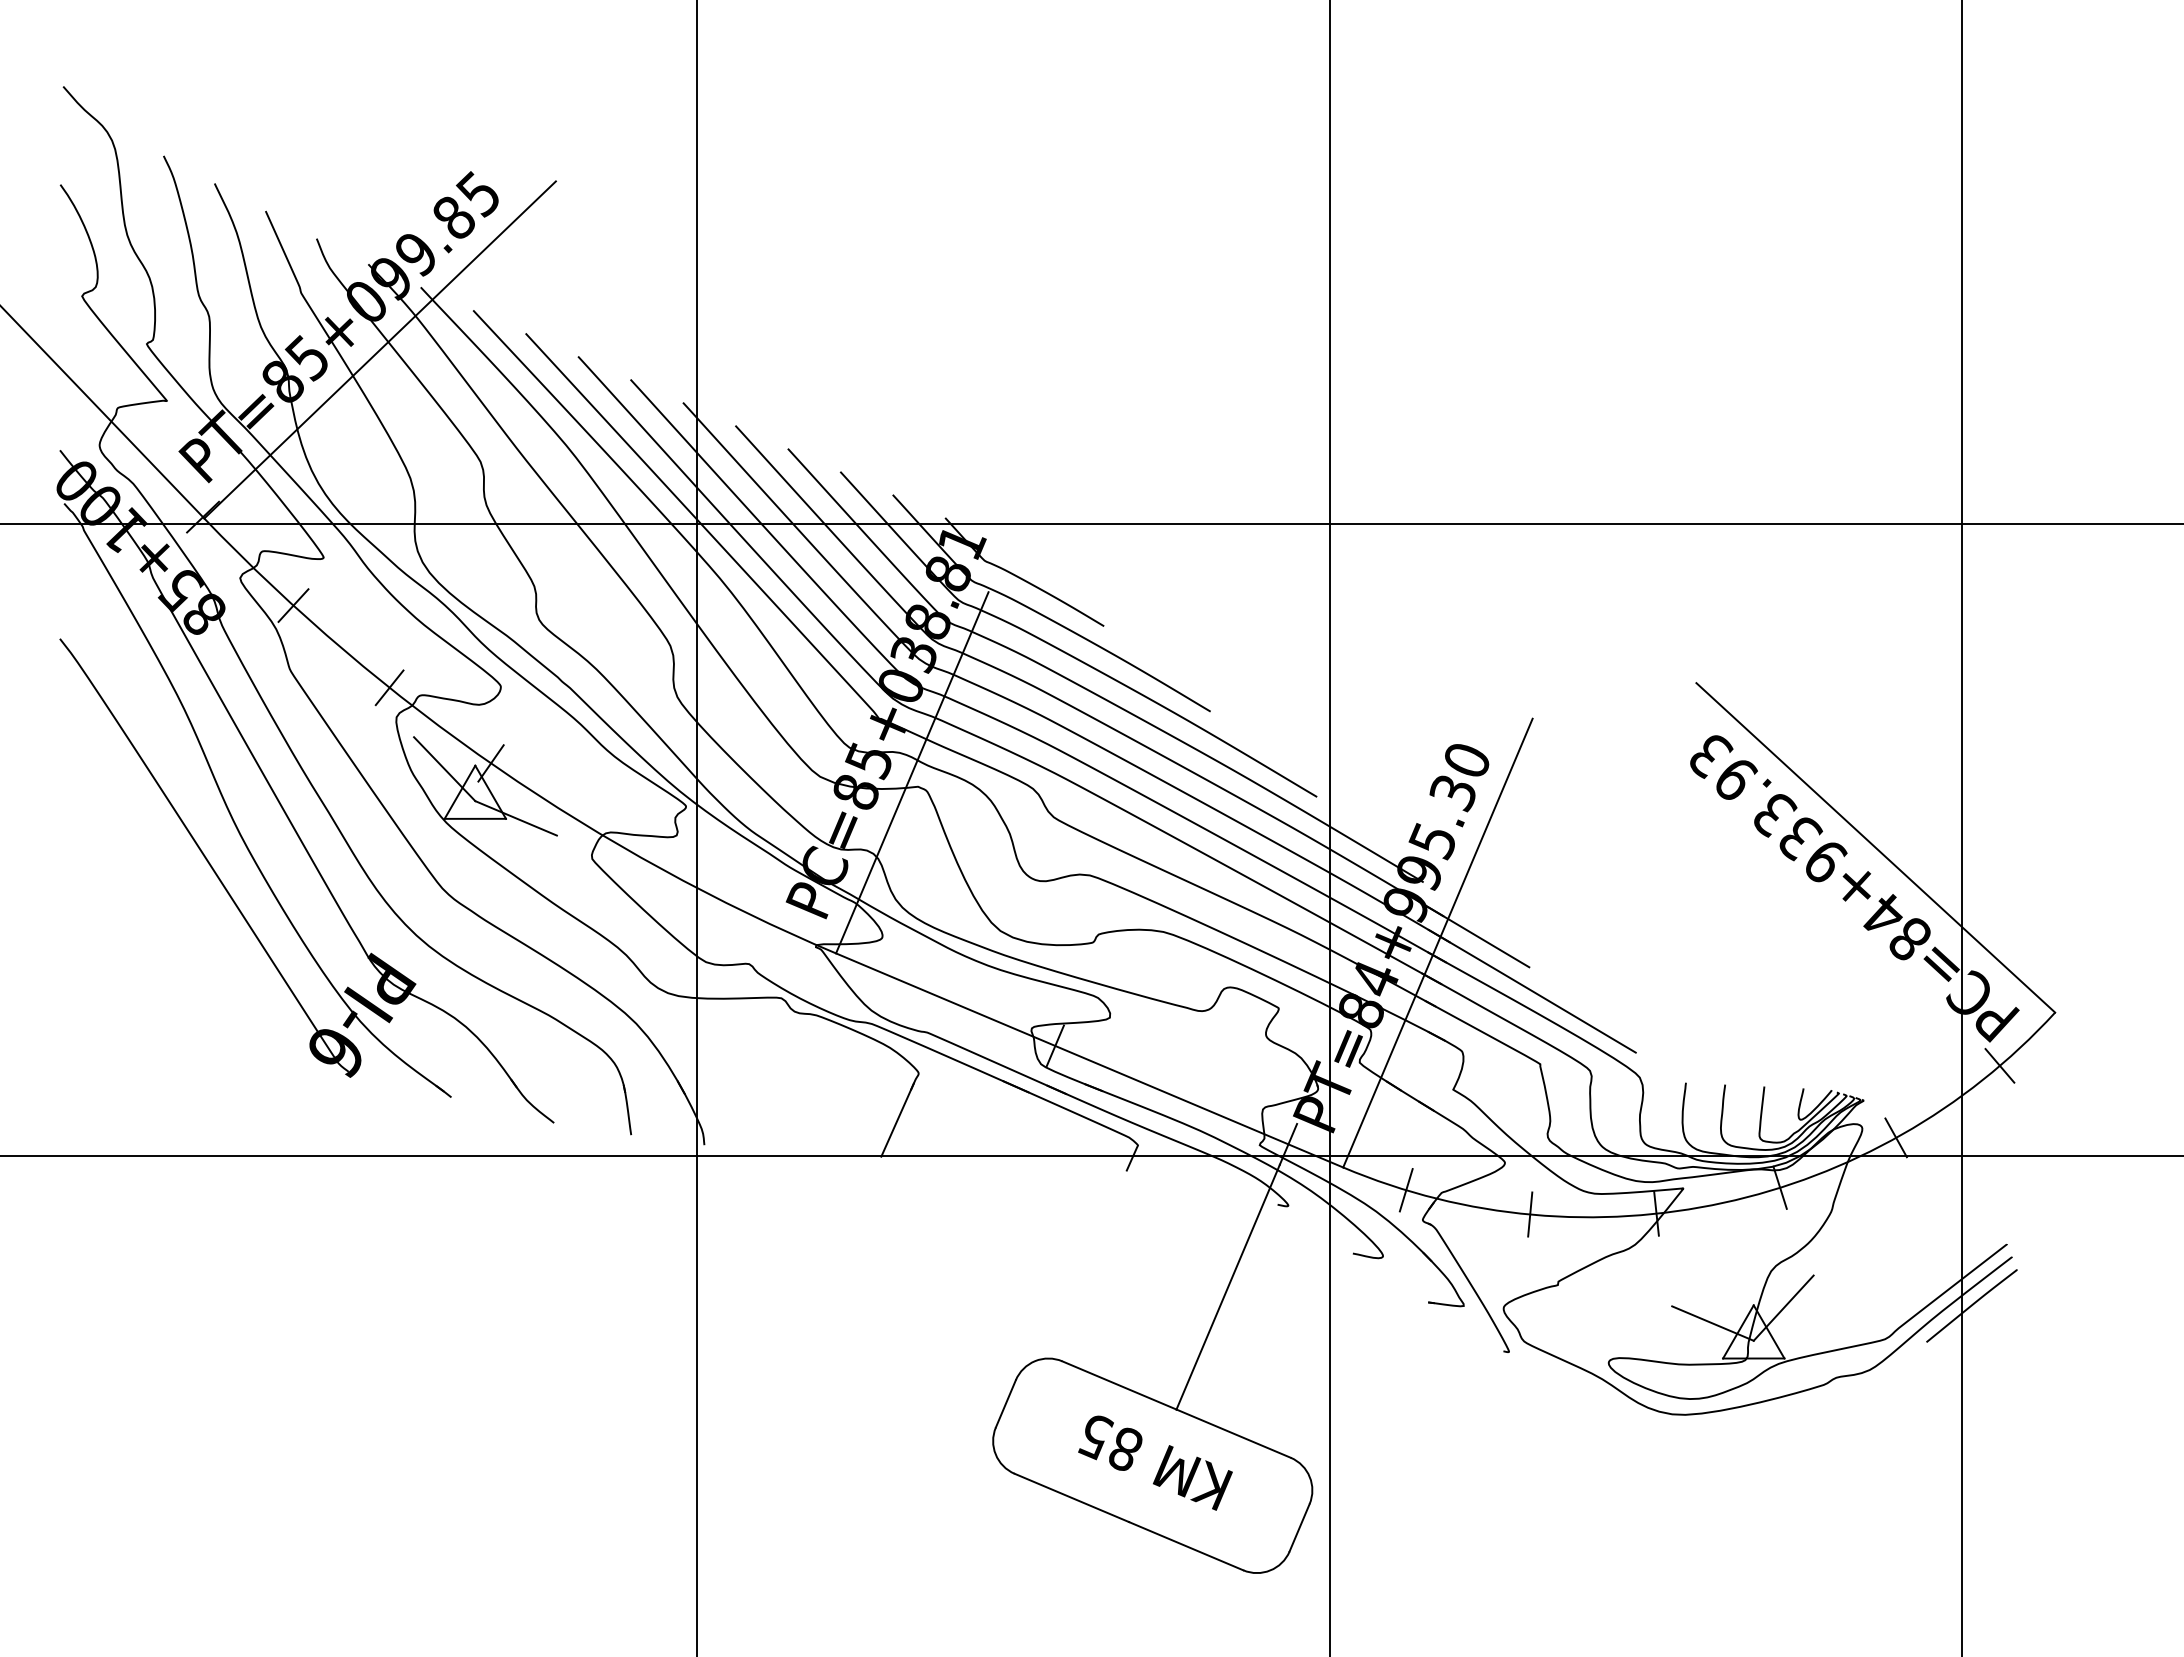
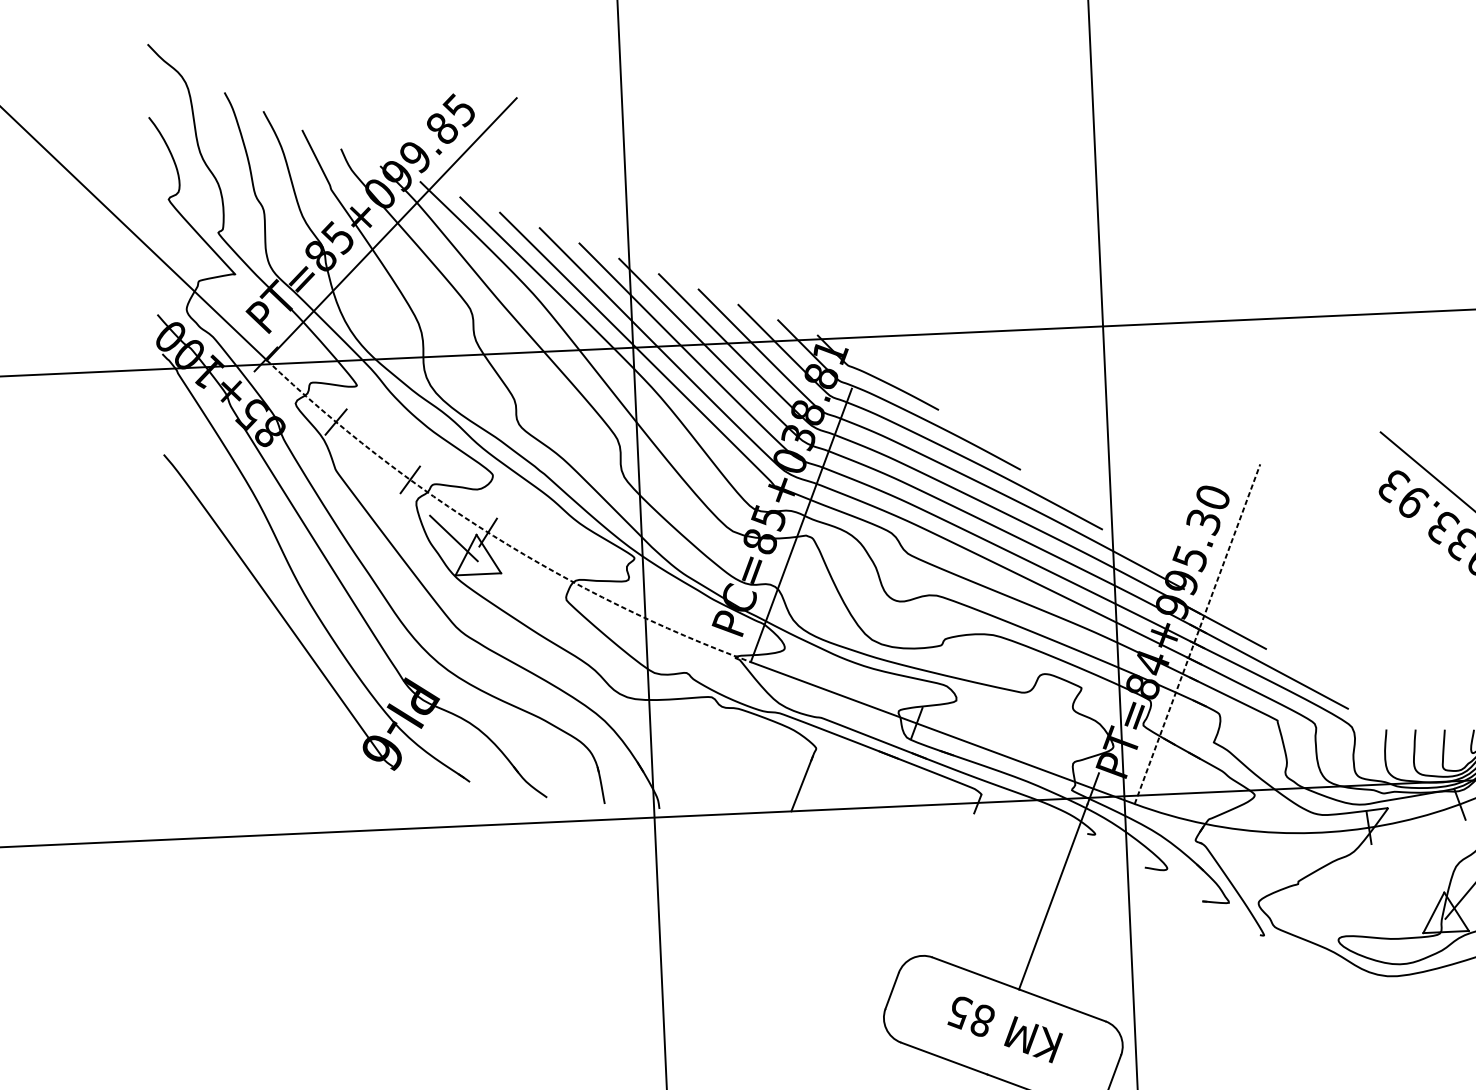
arc: (497, 768) -> (493, 536), solid -> dashed
line: (515, 818) -> (508, 572), removed
line: (1437, 943) -> (1197, 634), solid -> dashed
line: (1405, 1190) -> (1181, 819), removed
line: (1530, 1214) -> (1275, 832), removed
line: (1712, 1323) -> (1414, 907), removed

